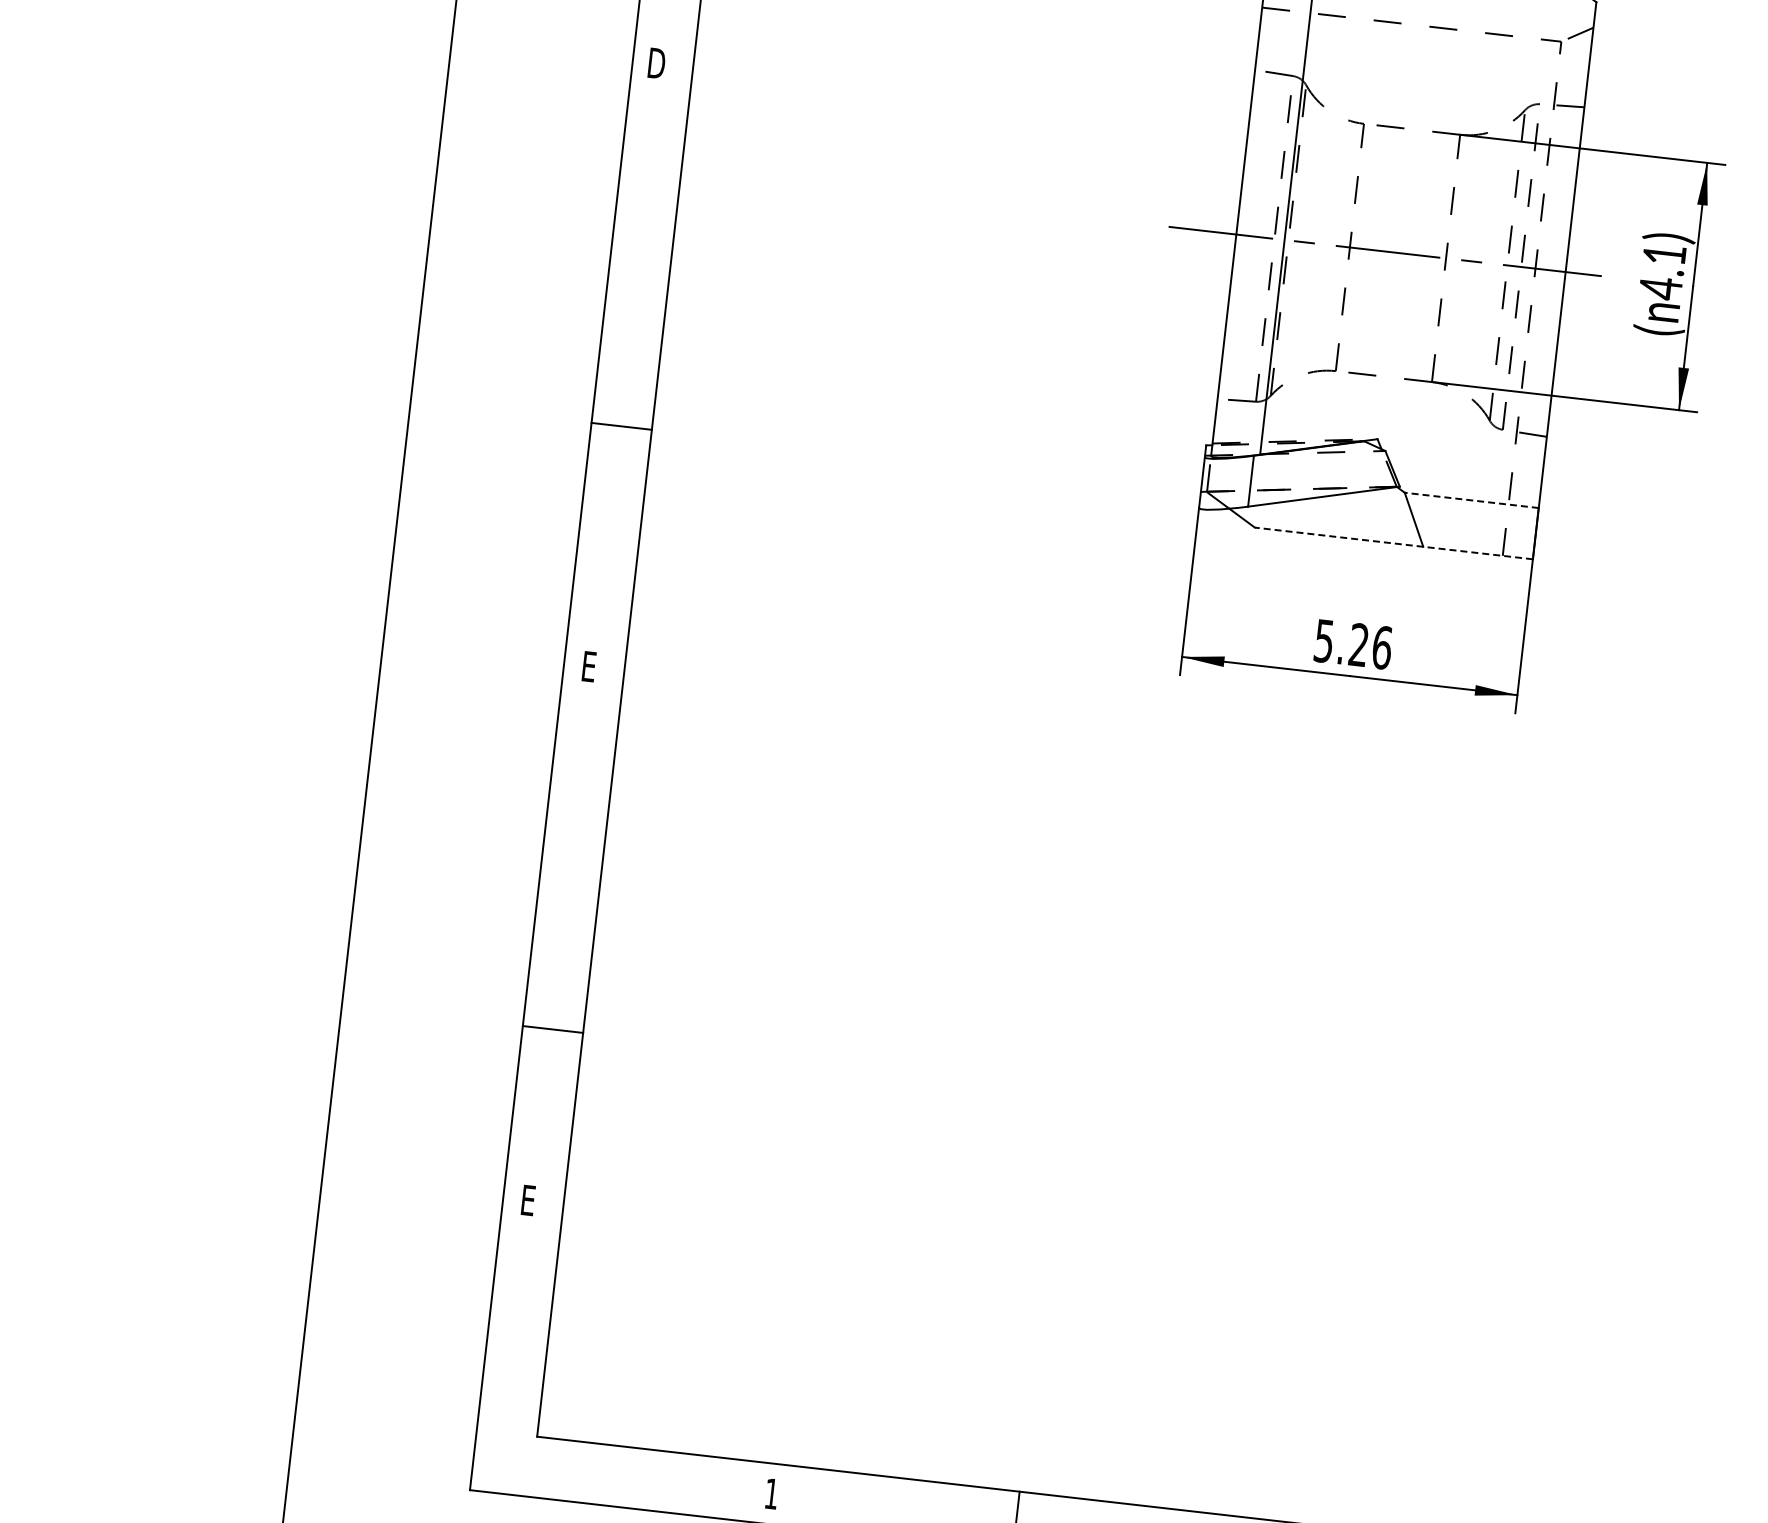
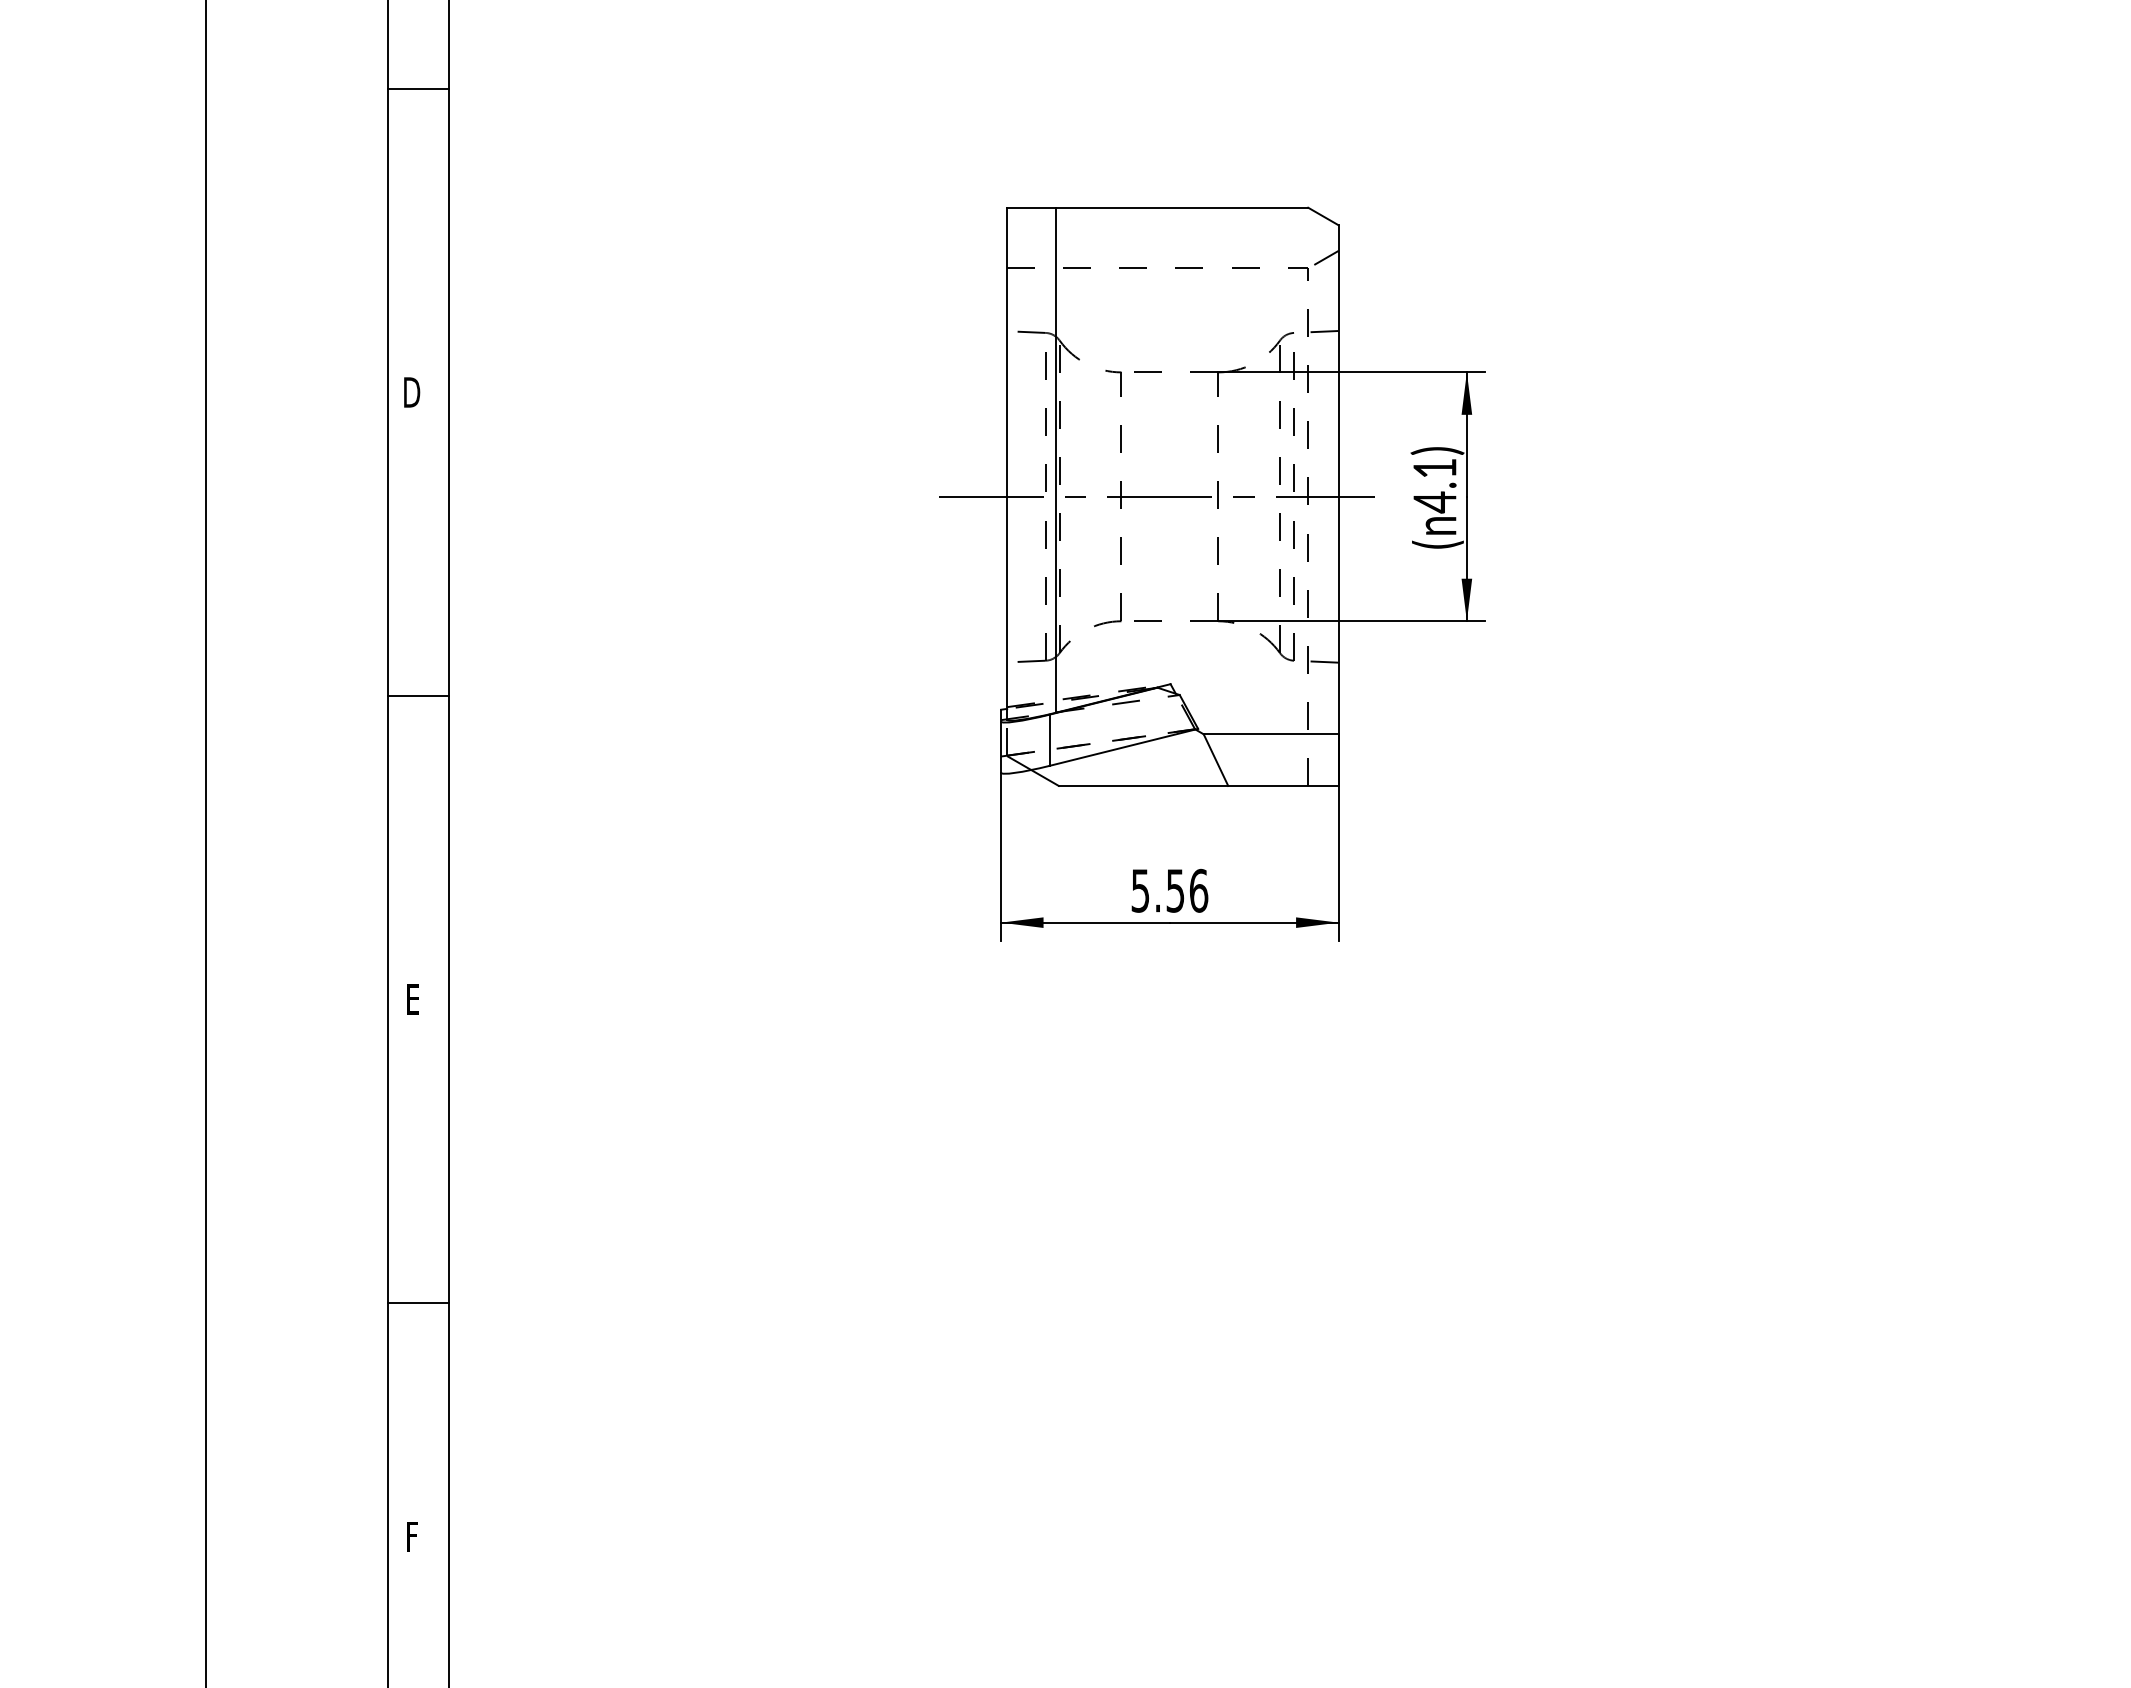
line: (620, 426) -> (417, 696), moved
line: (1471, 500) -> (1270, 734), dashed -> solid
line: (1393, 543) -> (1198, 785), dashed -> solid
text: (1359, 644) -> (1175, 890), 5.26 -> 5.56
line: (552, 1029) -> (417, 1303), moved
text: (529, 1200) -> (414, 1536), E -> F

